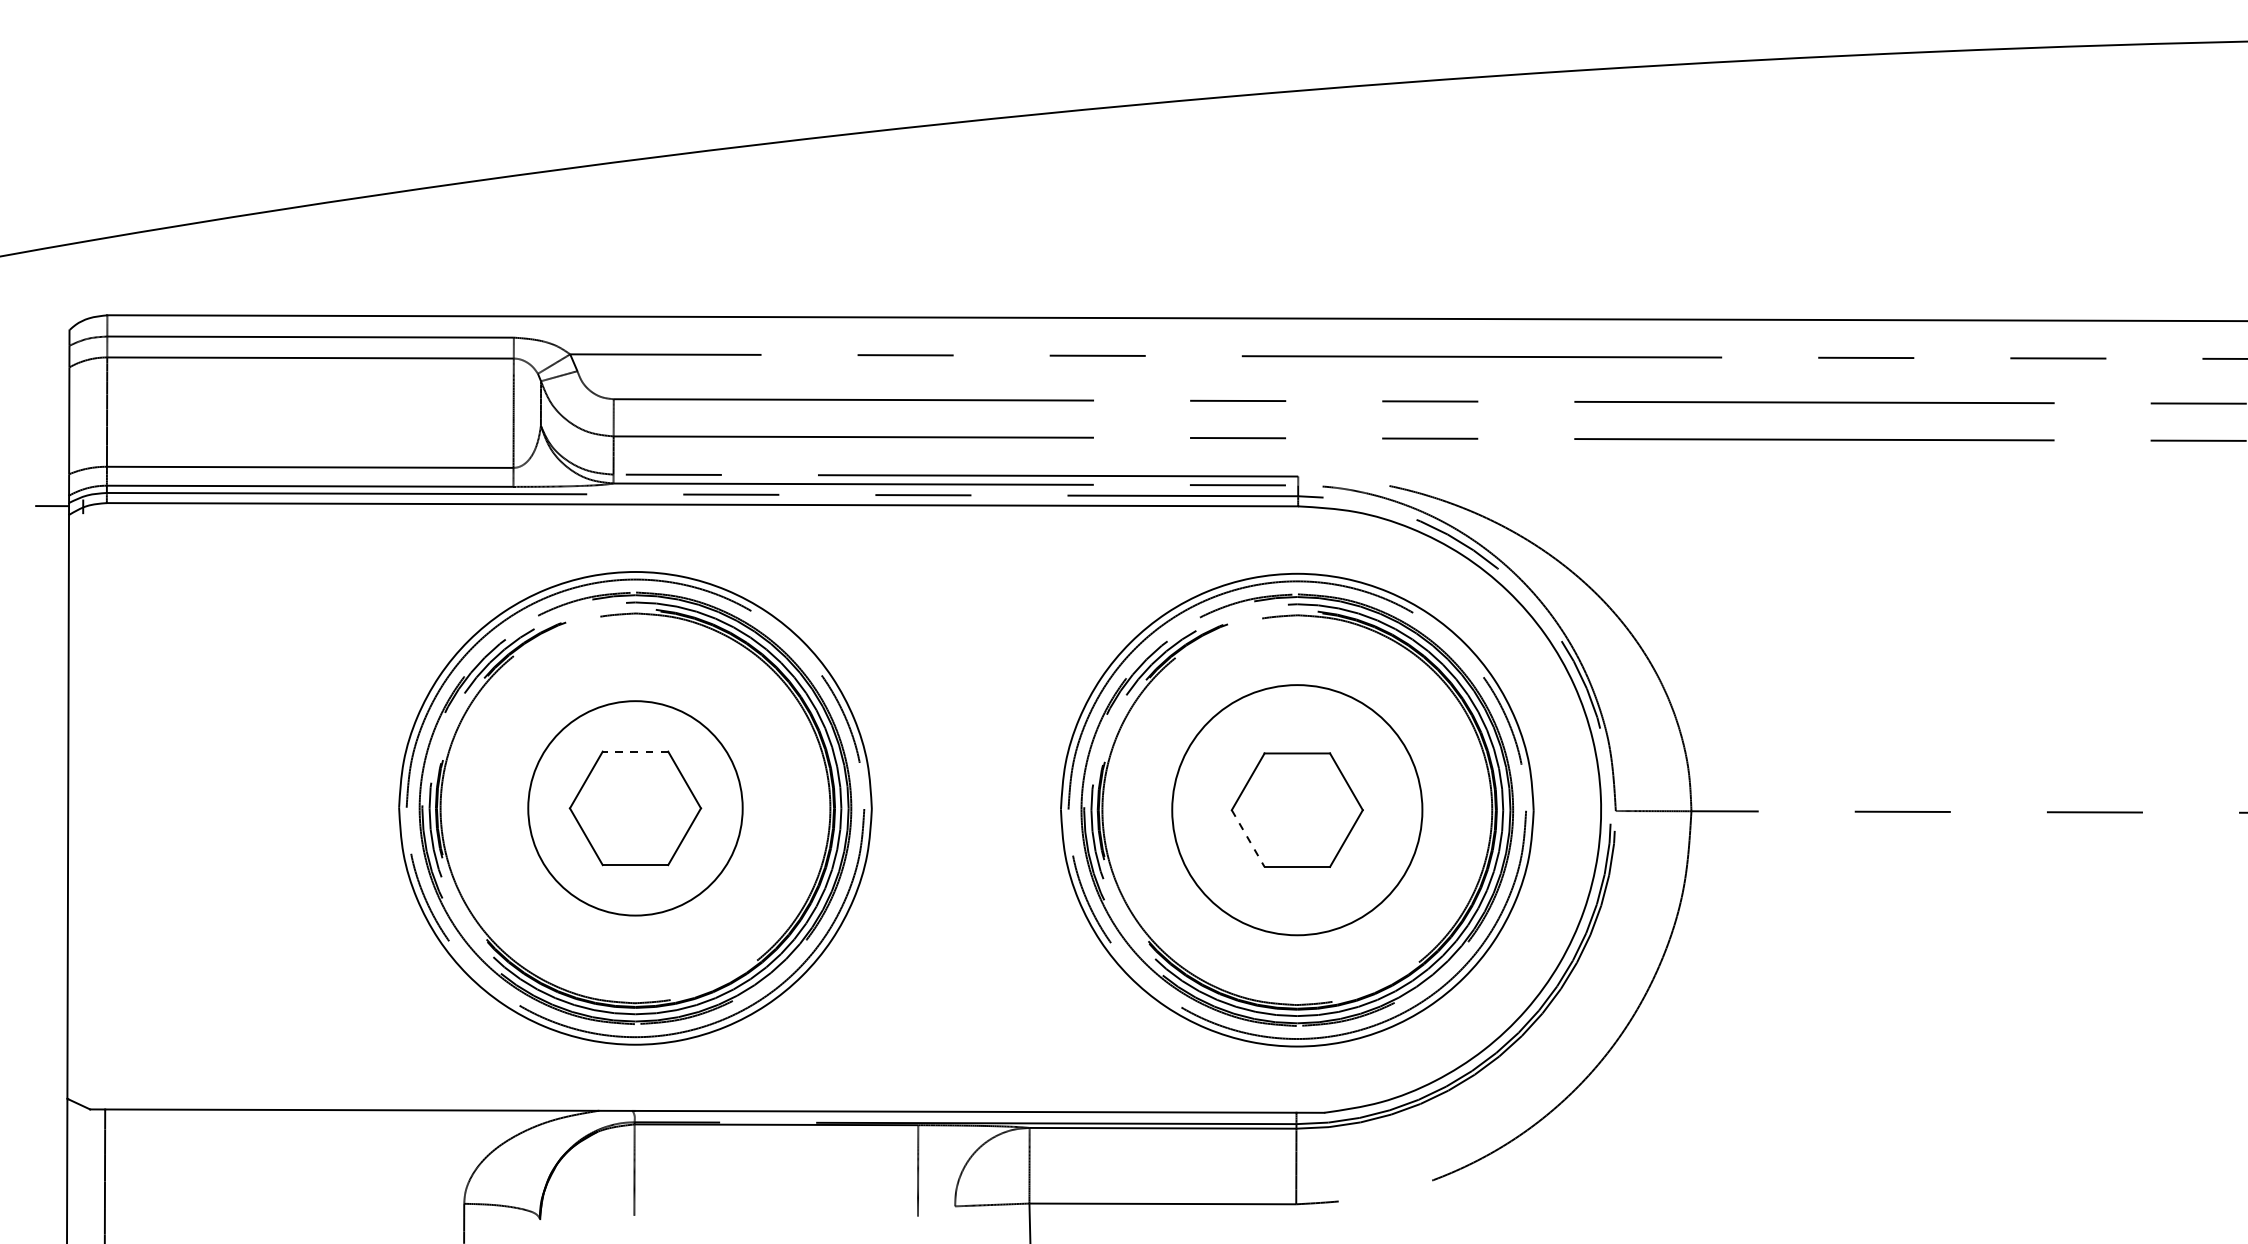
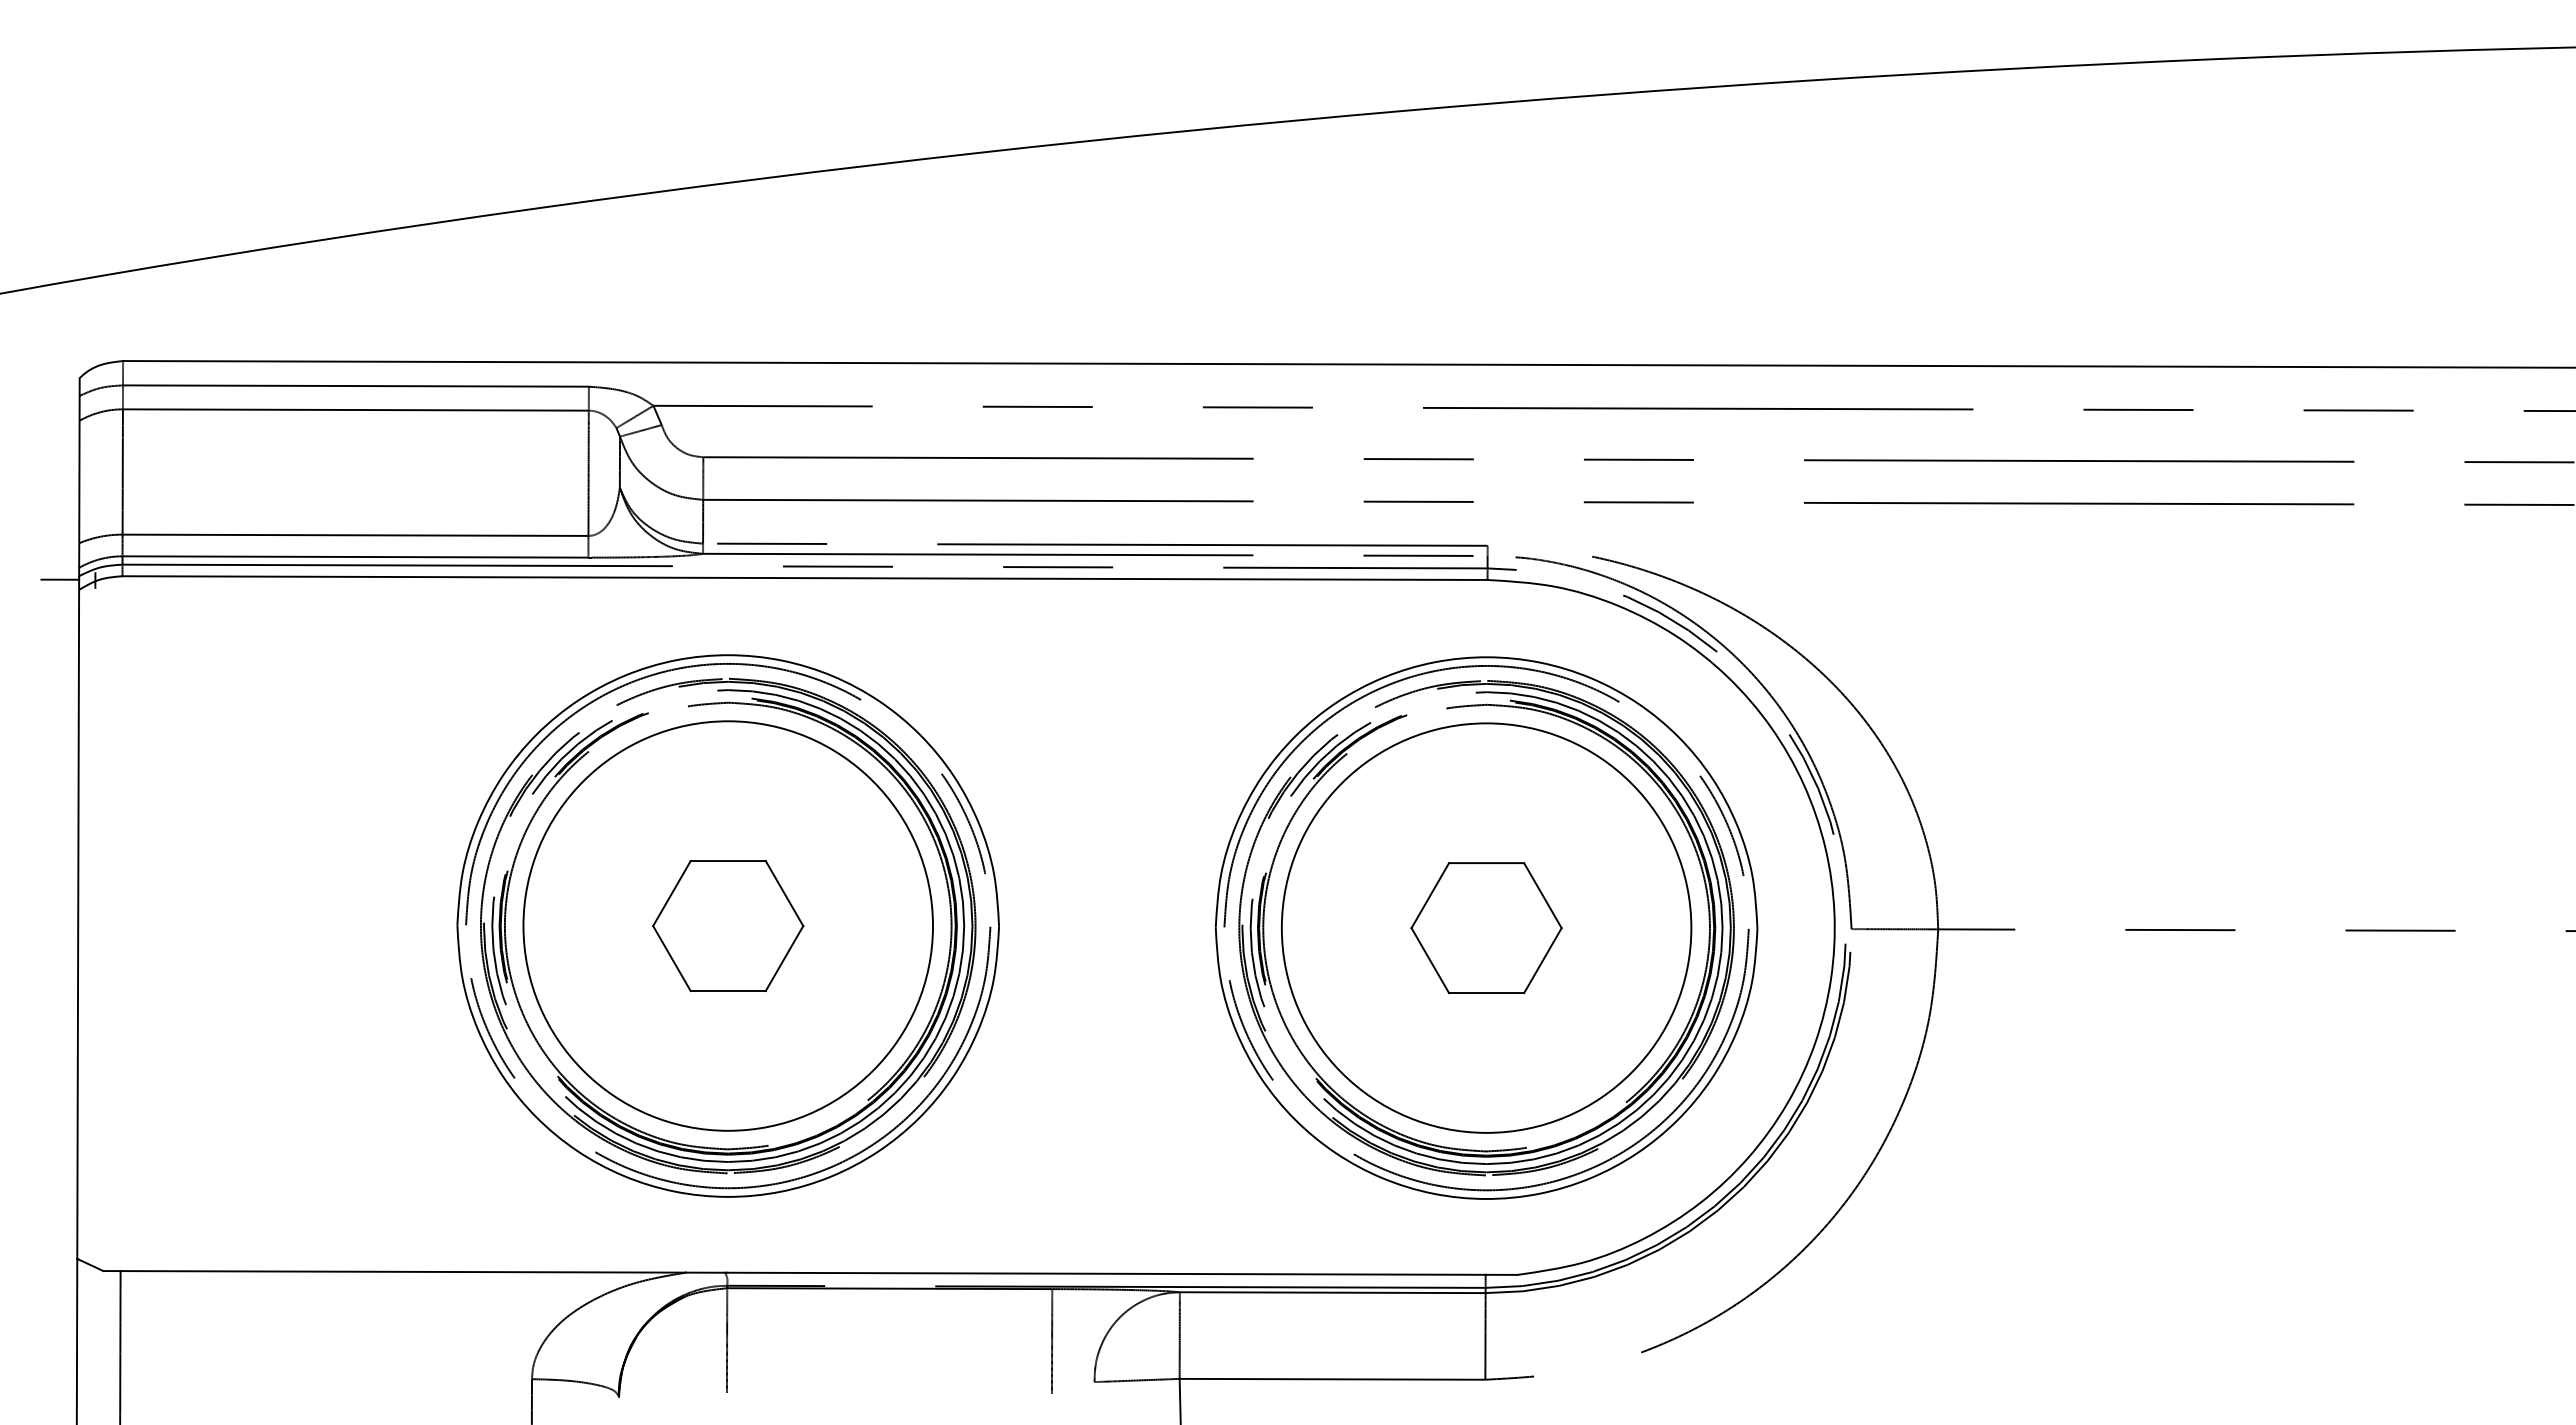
line: (635, 752) -> (728, 861), dashed -> solid
circle: (634, 807) -> (727, 925), size x1.67
circle: (1297, 809) -> (1486, 927), size x1.43
line: (1248, 838) -> (1430, 960), dashed -> solid

